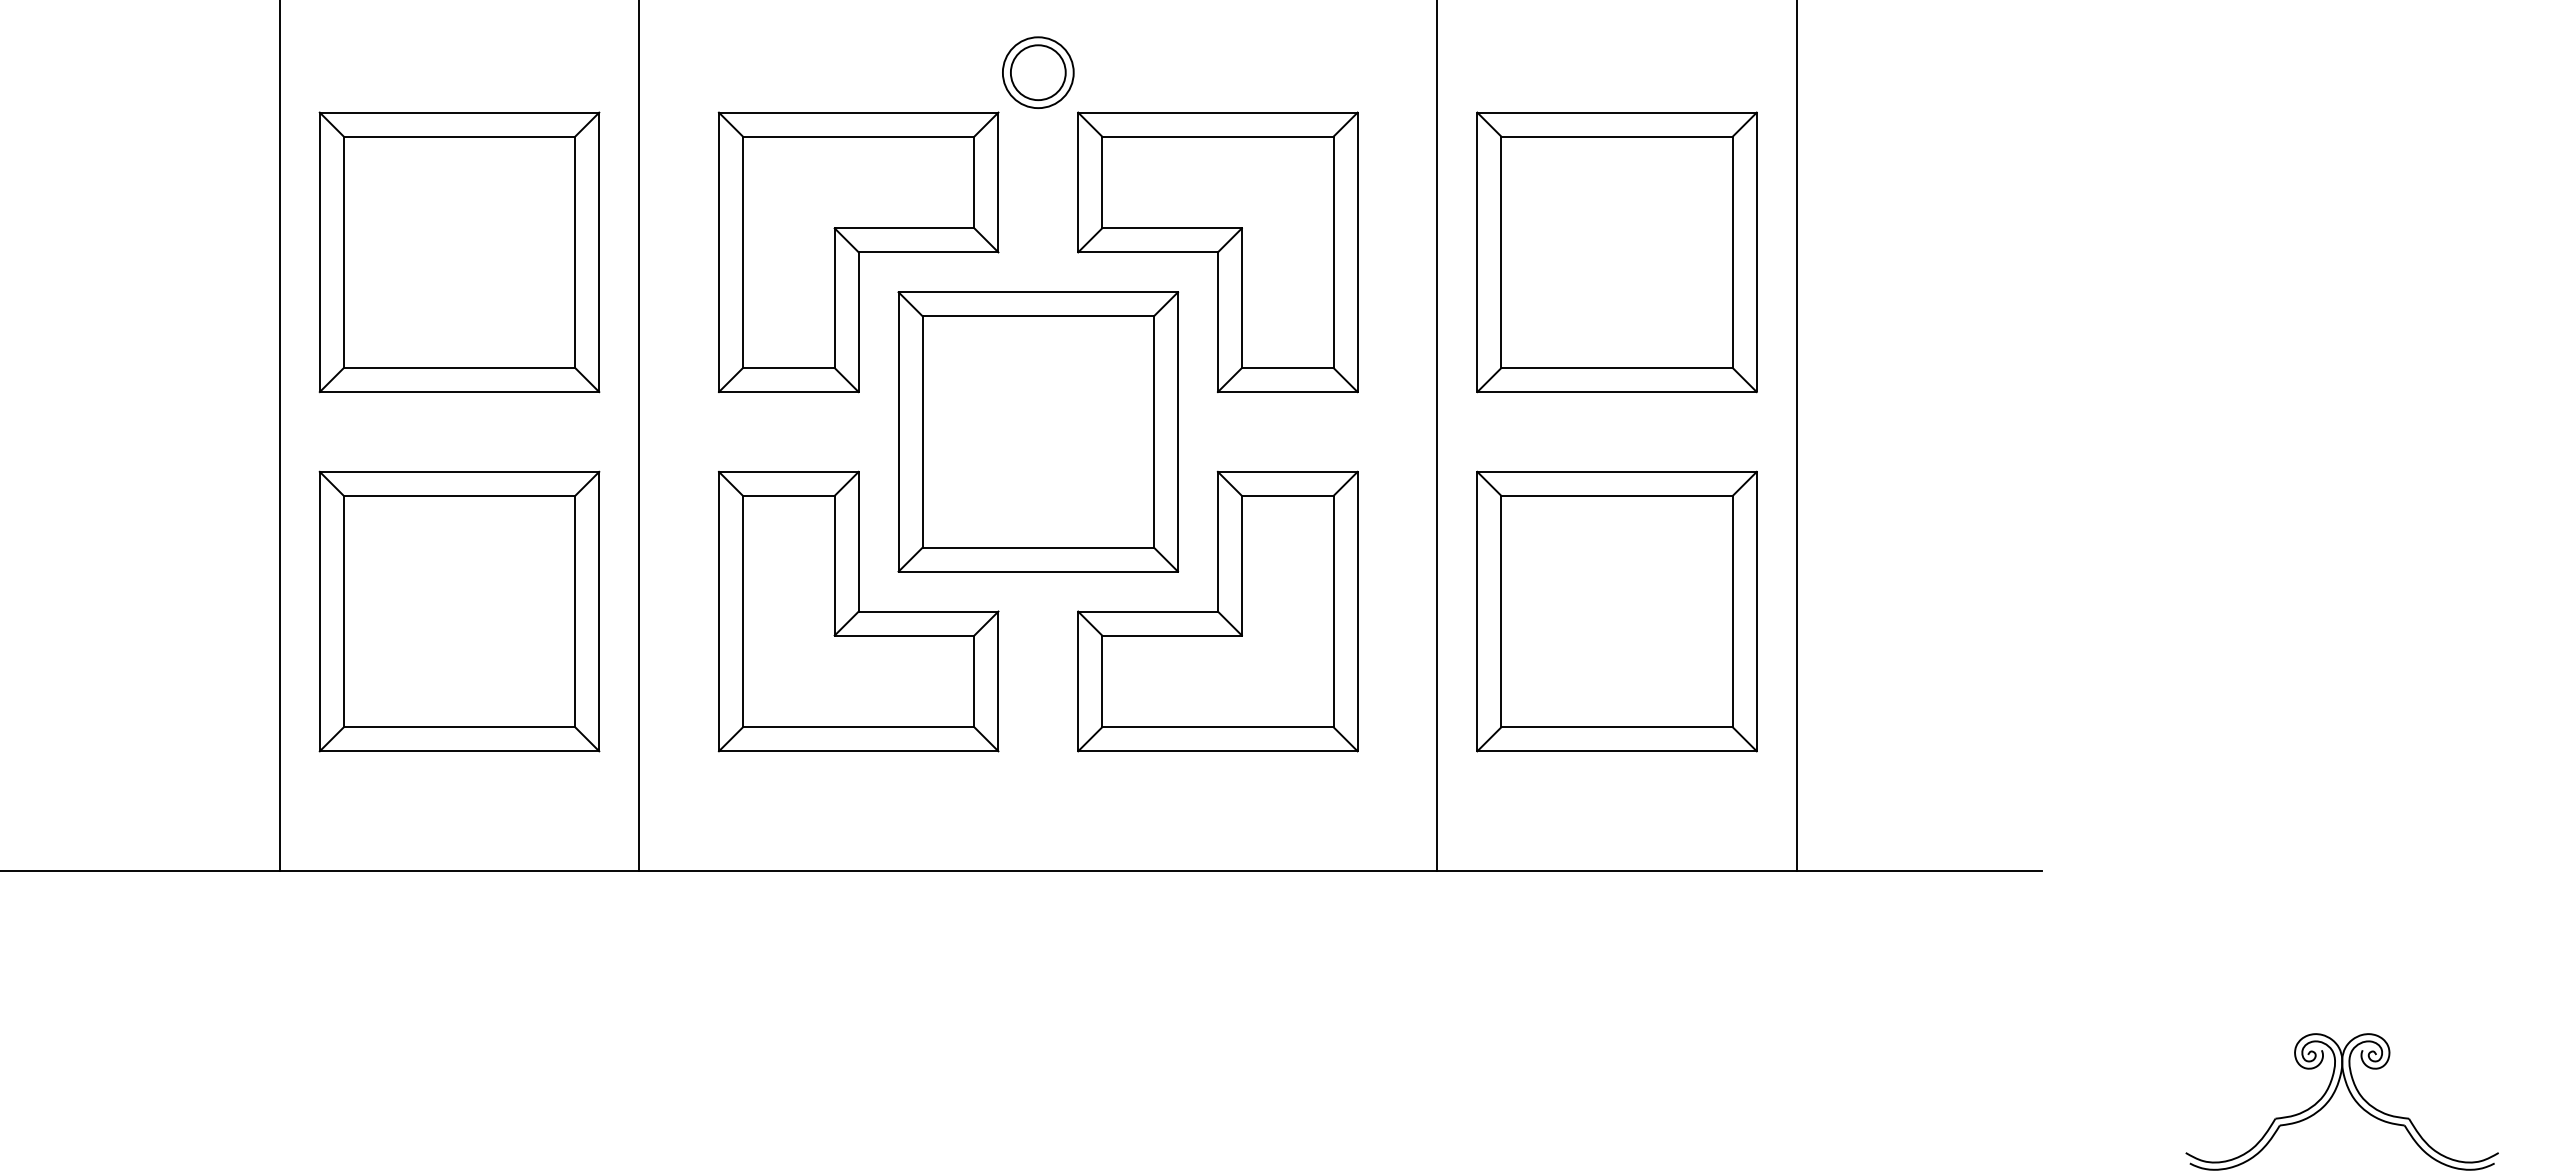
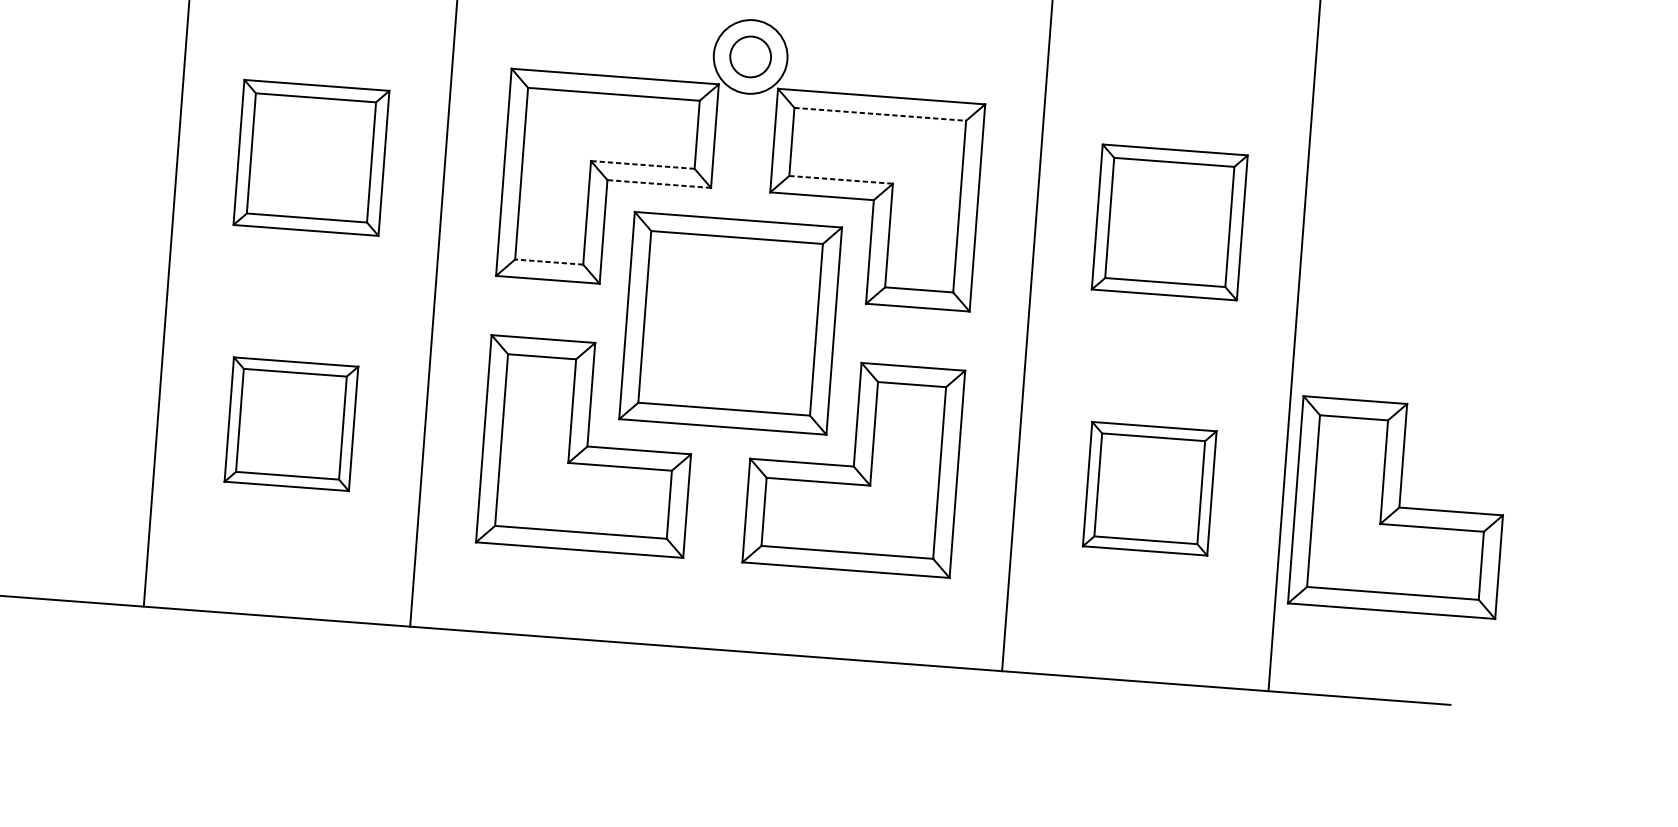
circle: (1037, 72) -> (750, 56), size x1.4
line: (1217, 136) -> (879, 114), solid -> dashed
line: (904, 228) -> (642, 165), solid -> dashed
line: (1172, 228) -> (841, 179), solid -> dashed
part: (459, 252) -> (311, 158), size x0.7
line: (928, 252) -> (659, 184), solid -> dashed
part: (1616, 252) -> (1169, 222), size x0.7
line: (788, 368) -> (548, 262), solid -> dashed
part: (459, 611) -> (291, 424), size x0.6
part: (1616, 611) -> (1149, 488), size x0.6
part: (1953, 611) -> (1399, 507), added

